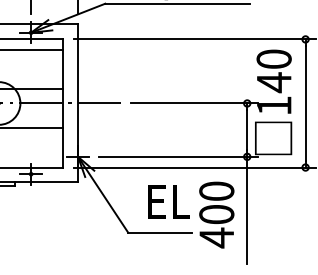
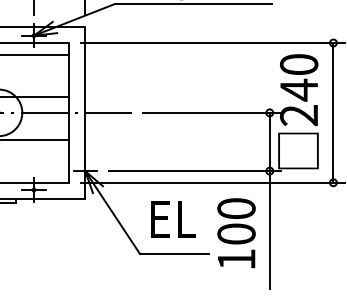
text: (273, 105) -> (298, 115), 140 -> 240
text: (168, 201) -> (172, 218), moved
text: (216, 237) -> (236, 259), 400 -> 100

